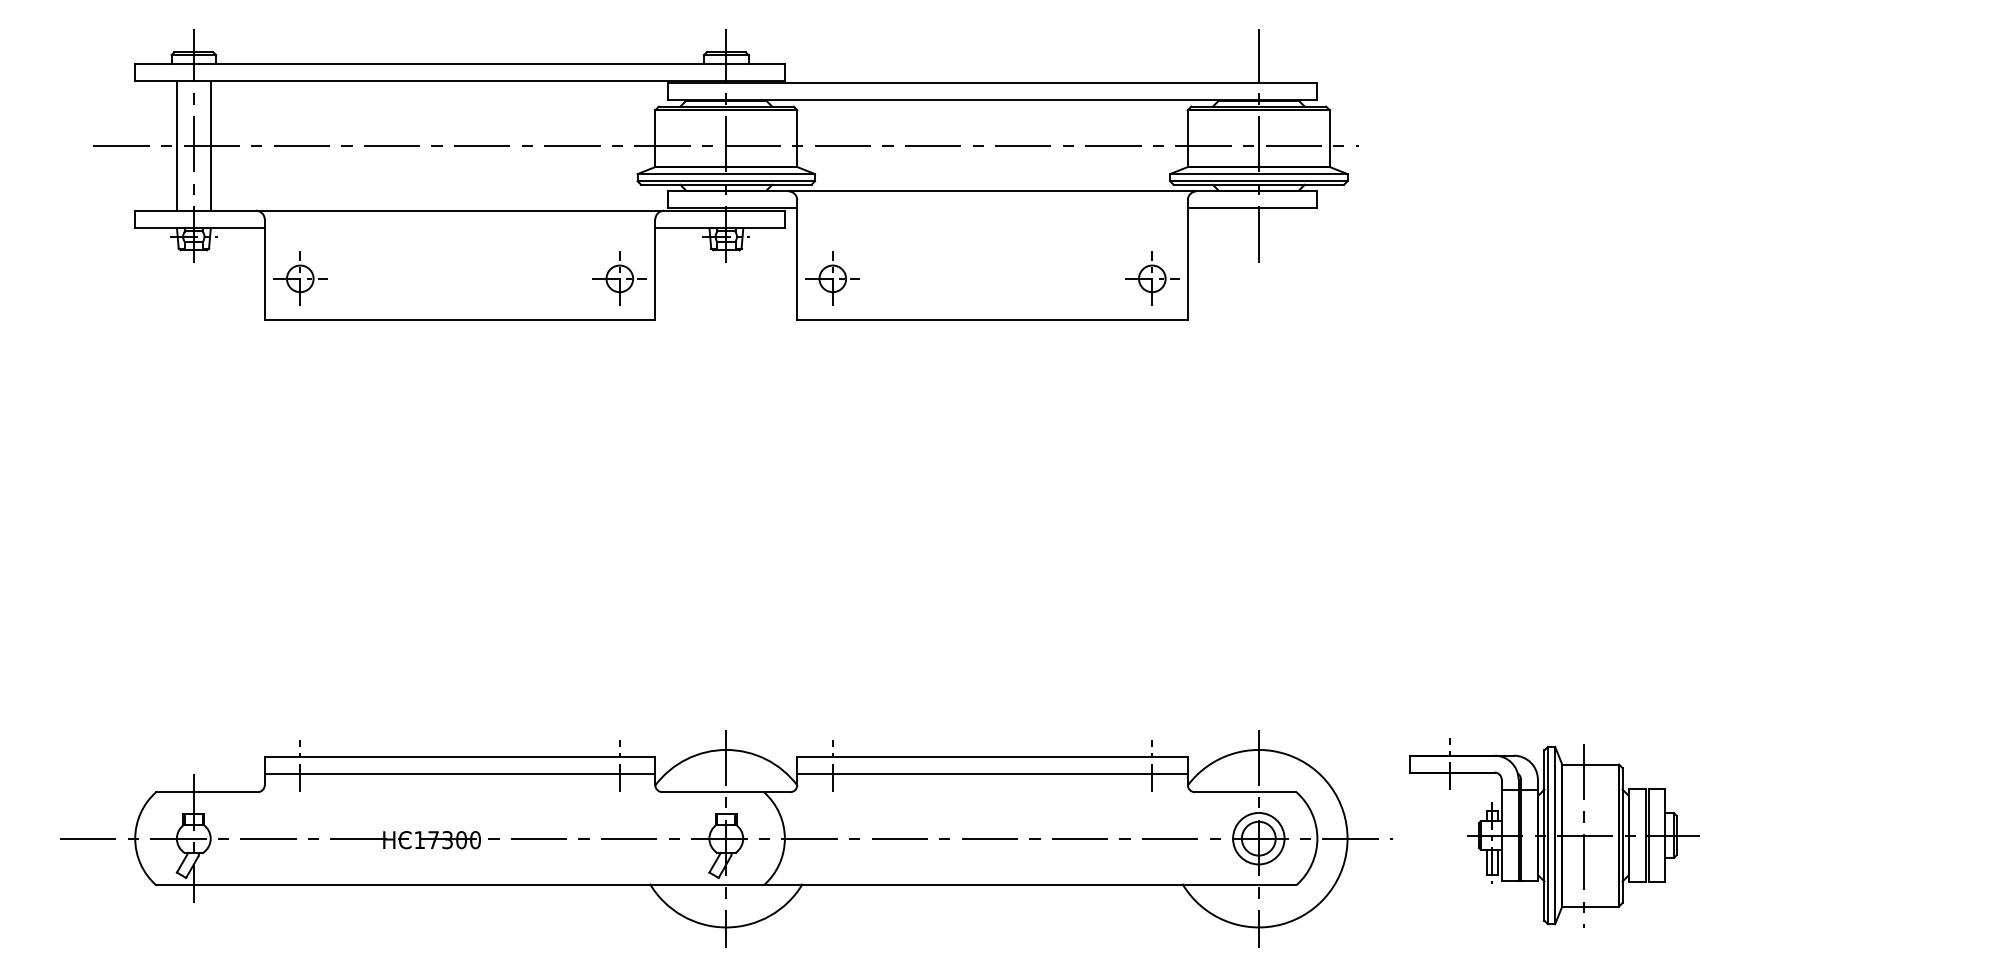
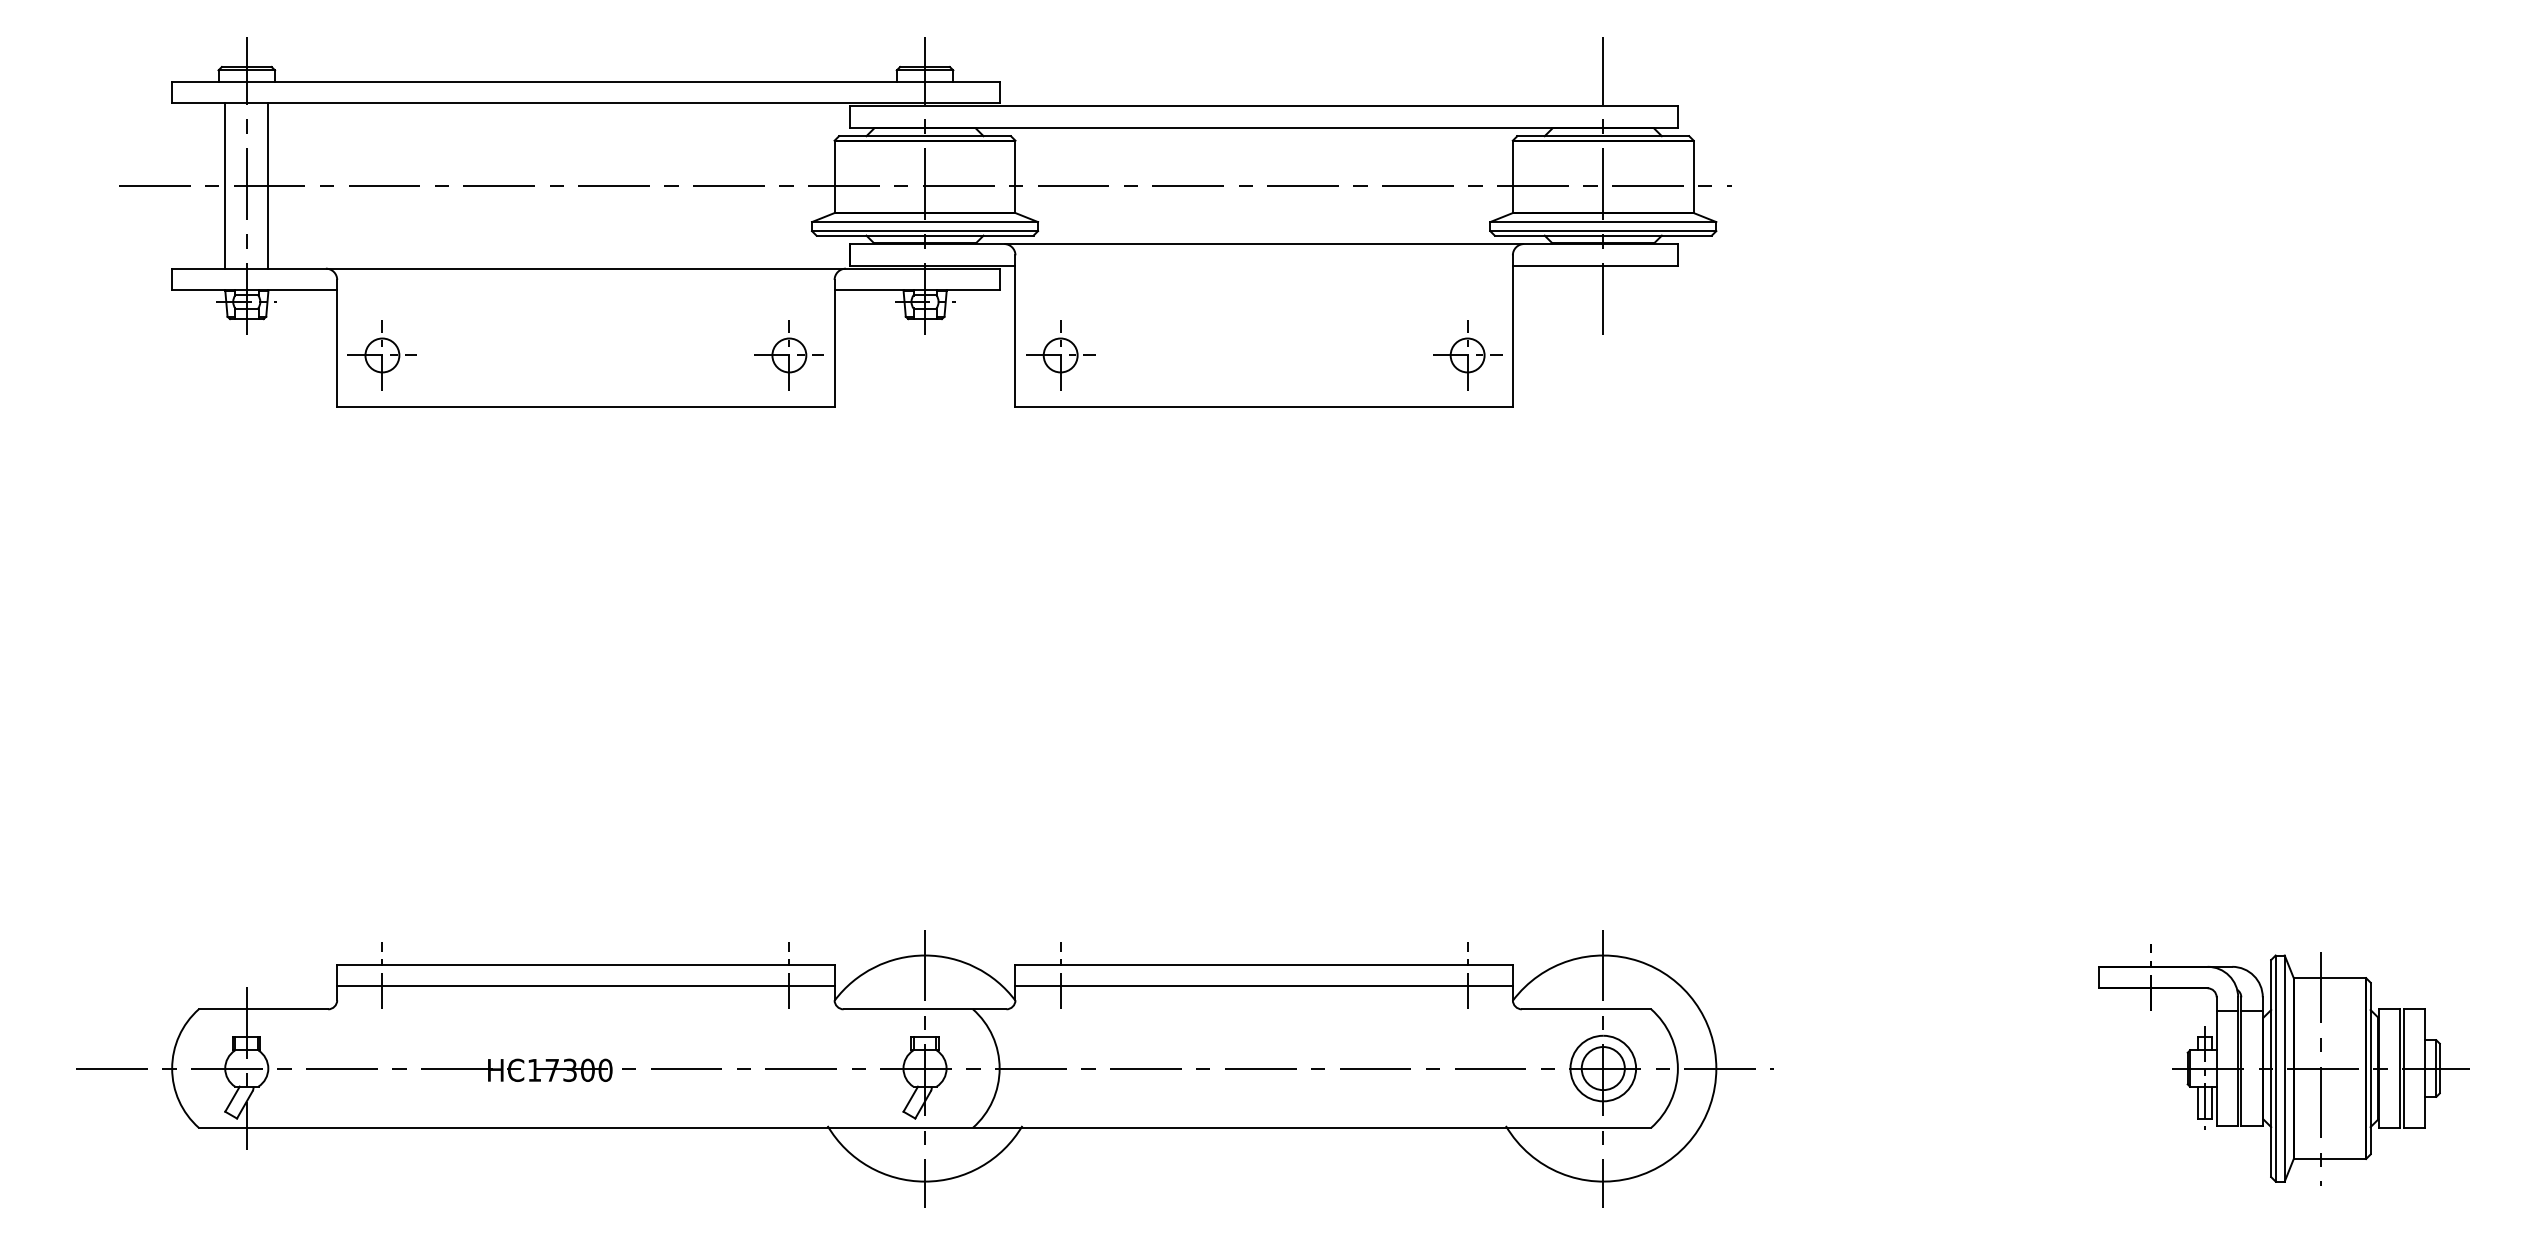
part: (1554, 832) -> (2283, 1064), moved

